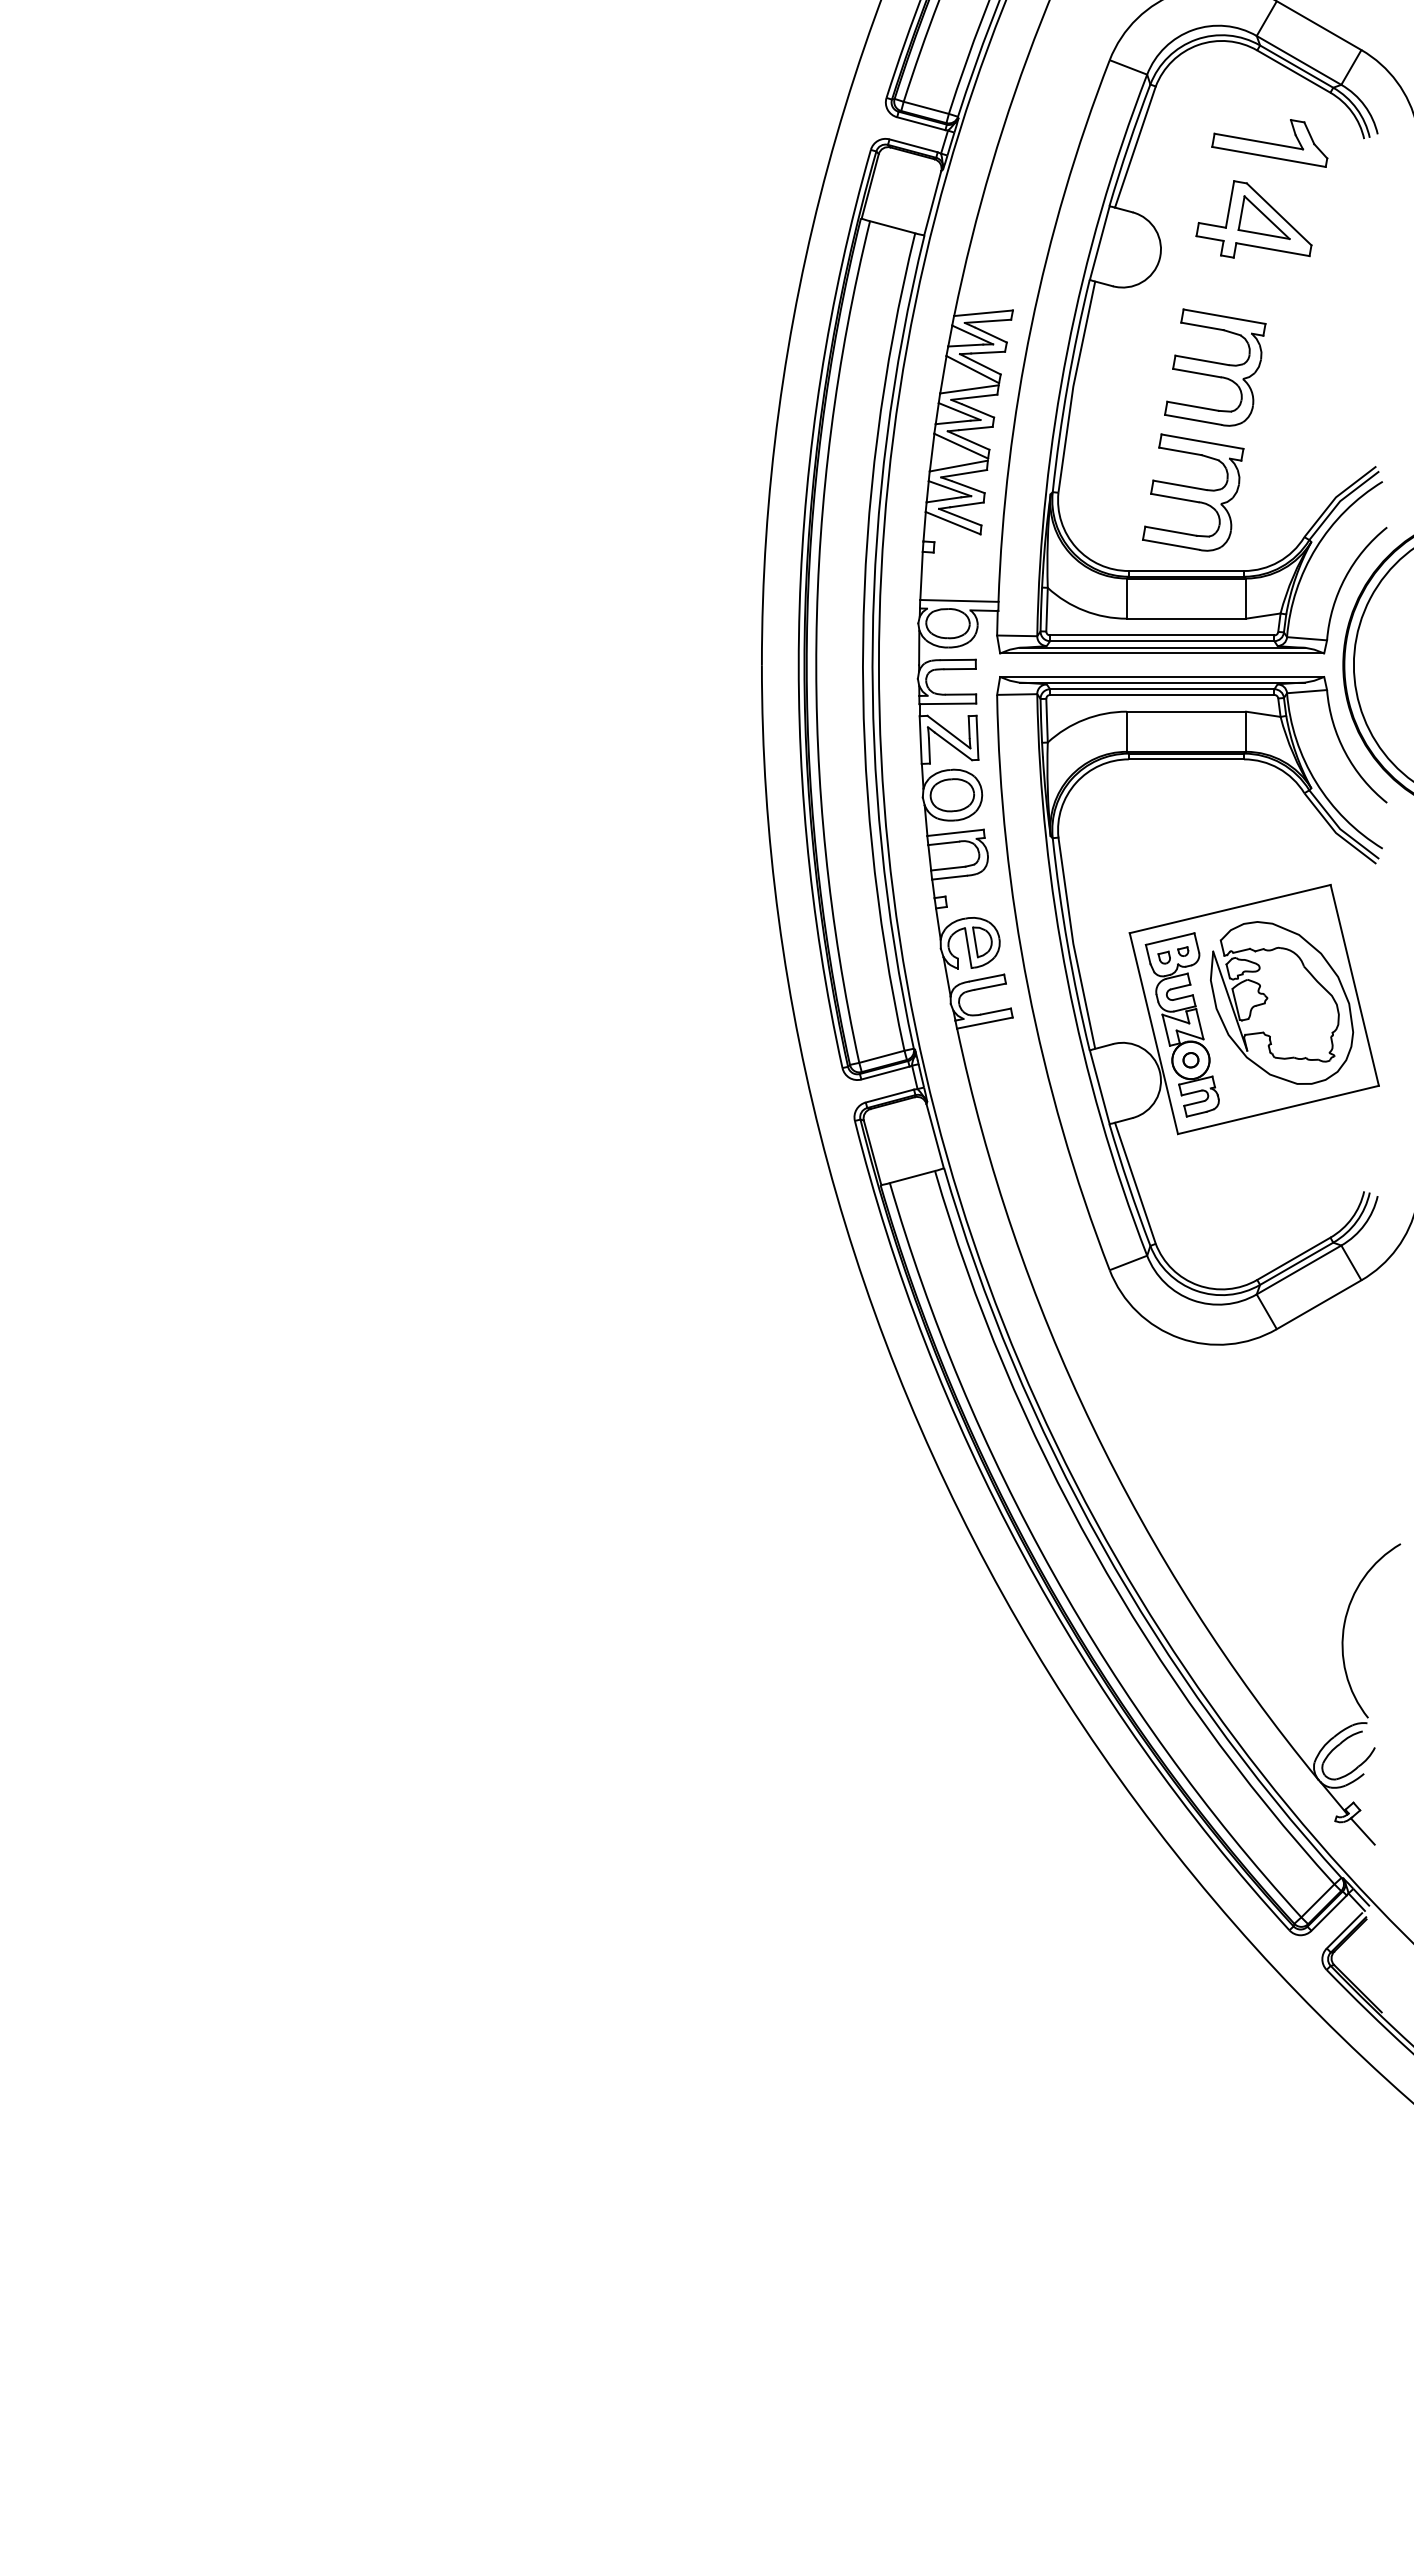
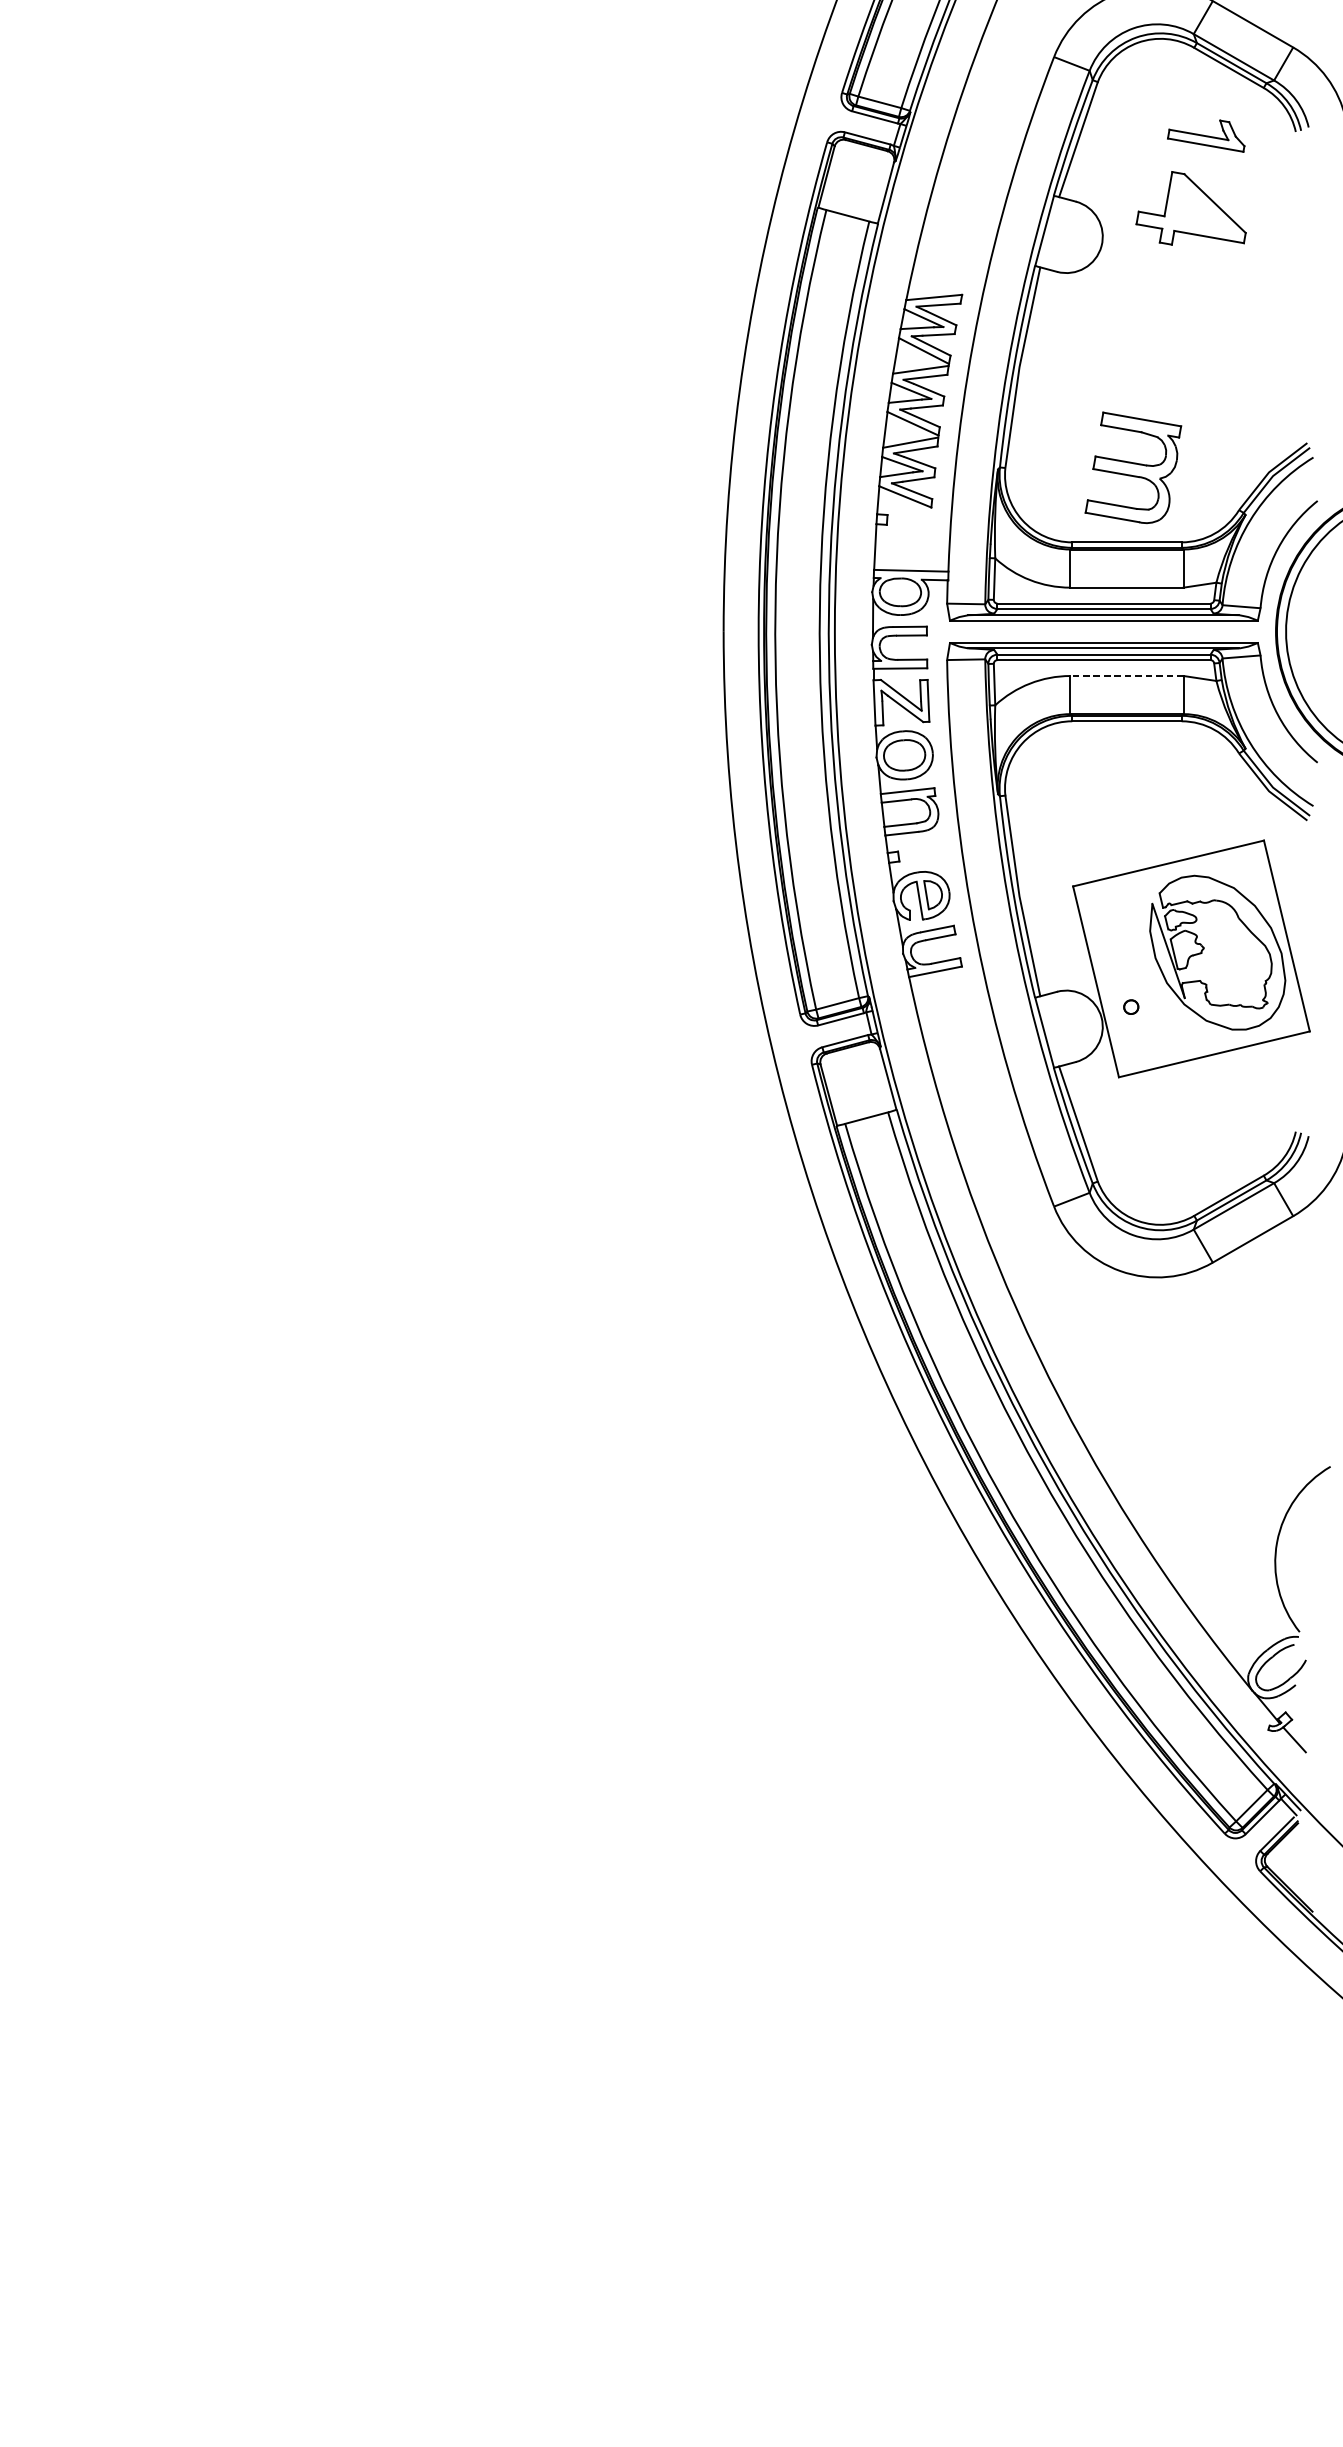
part: (1269, 143) -> (1205, 136), size x0.7
part: (1263, 217) -> (1200, 206), removed
part: (1215, 367) -> (1154, 349), removed
line: (1186, 711) -> (1127, 675), solid -> dashed
part: (1181, 1024) -> (1122, 973), removed

